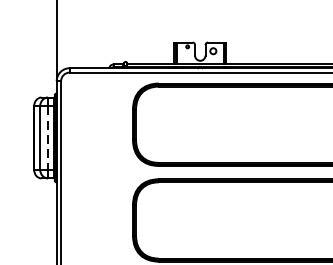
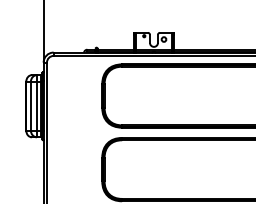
line: (47, 138) -> (36, 106), dashed -> solid

